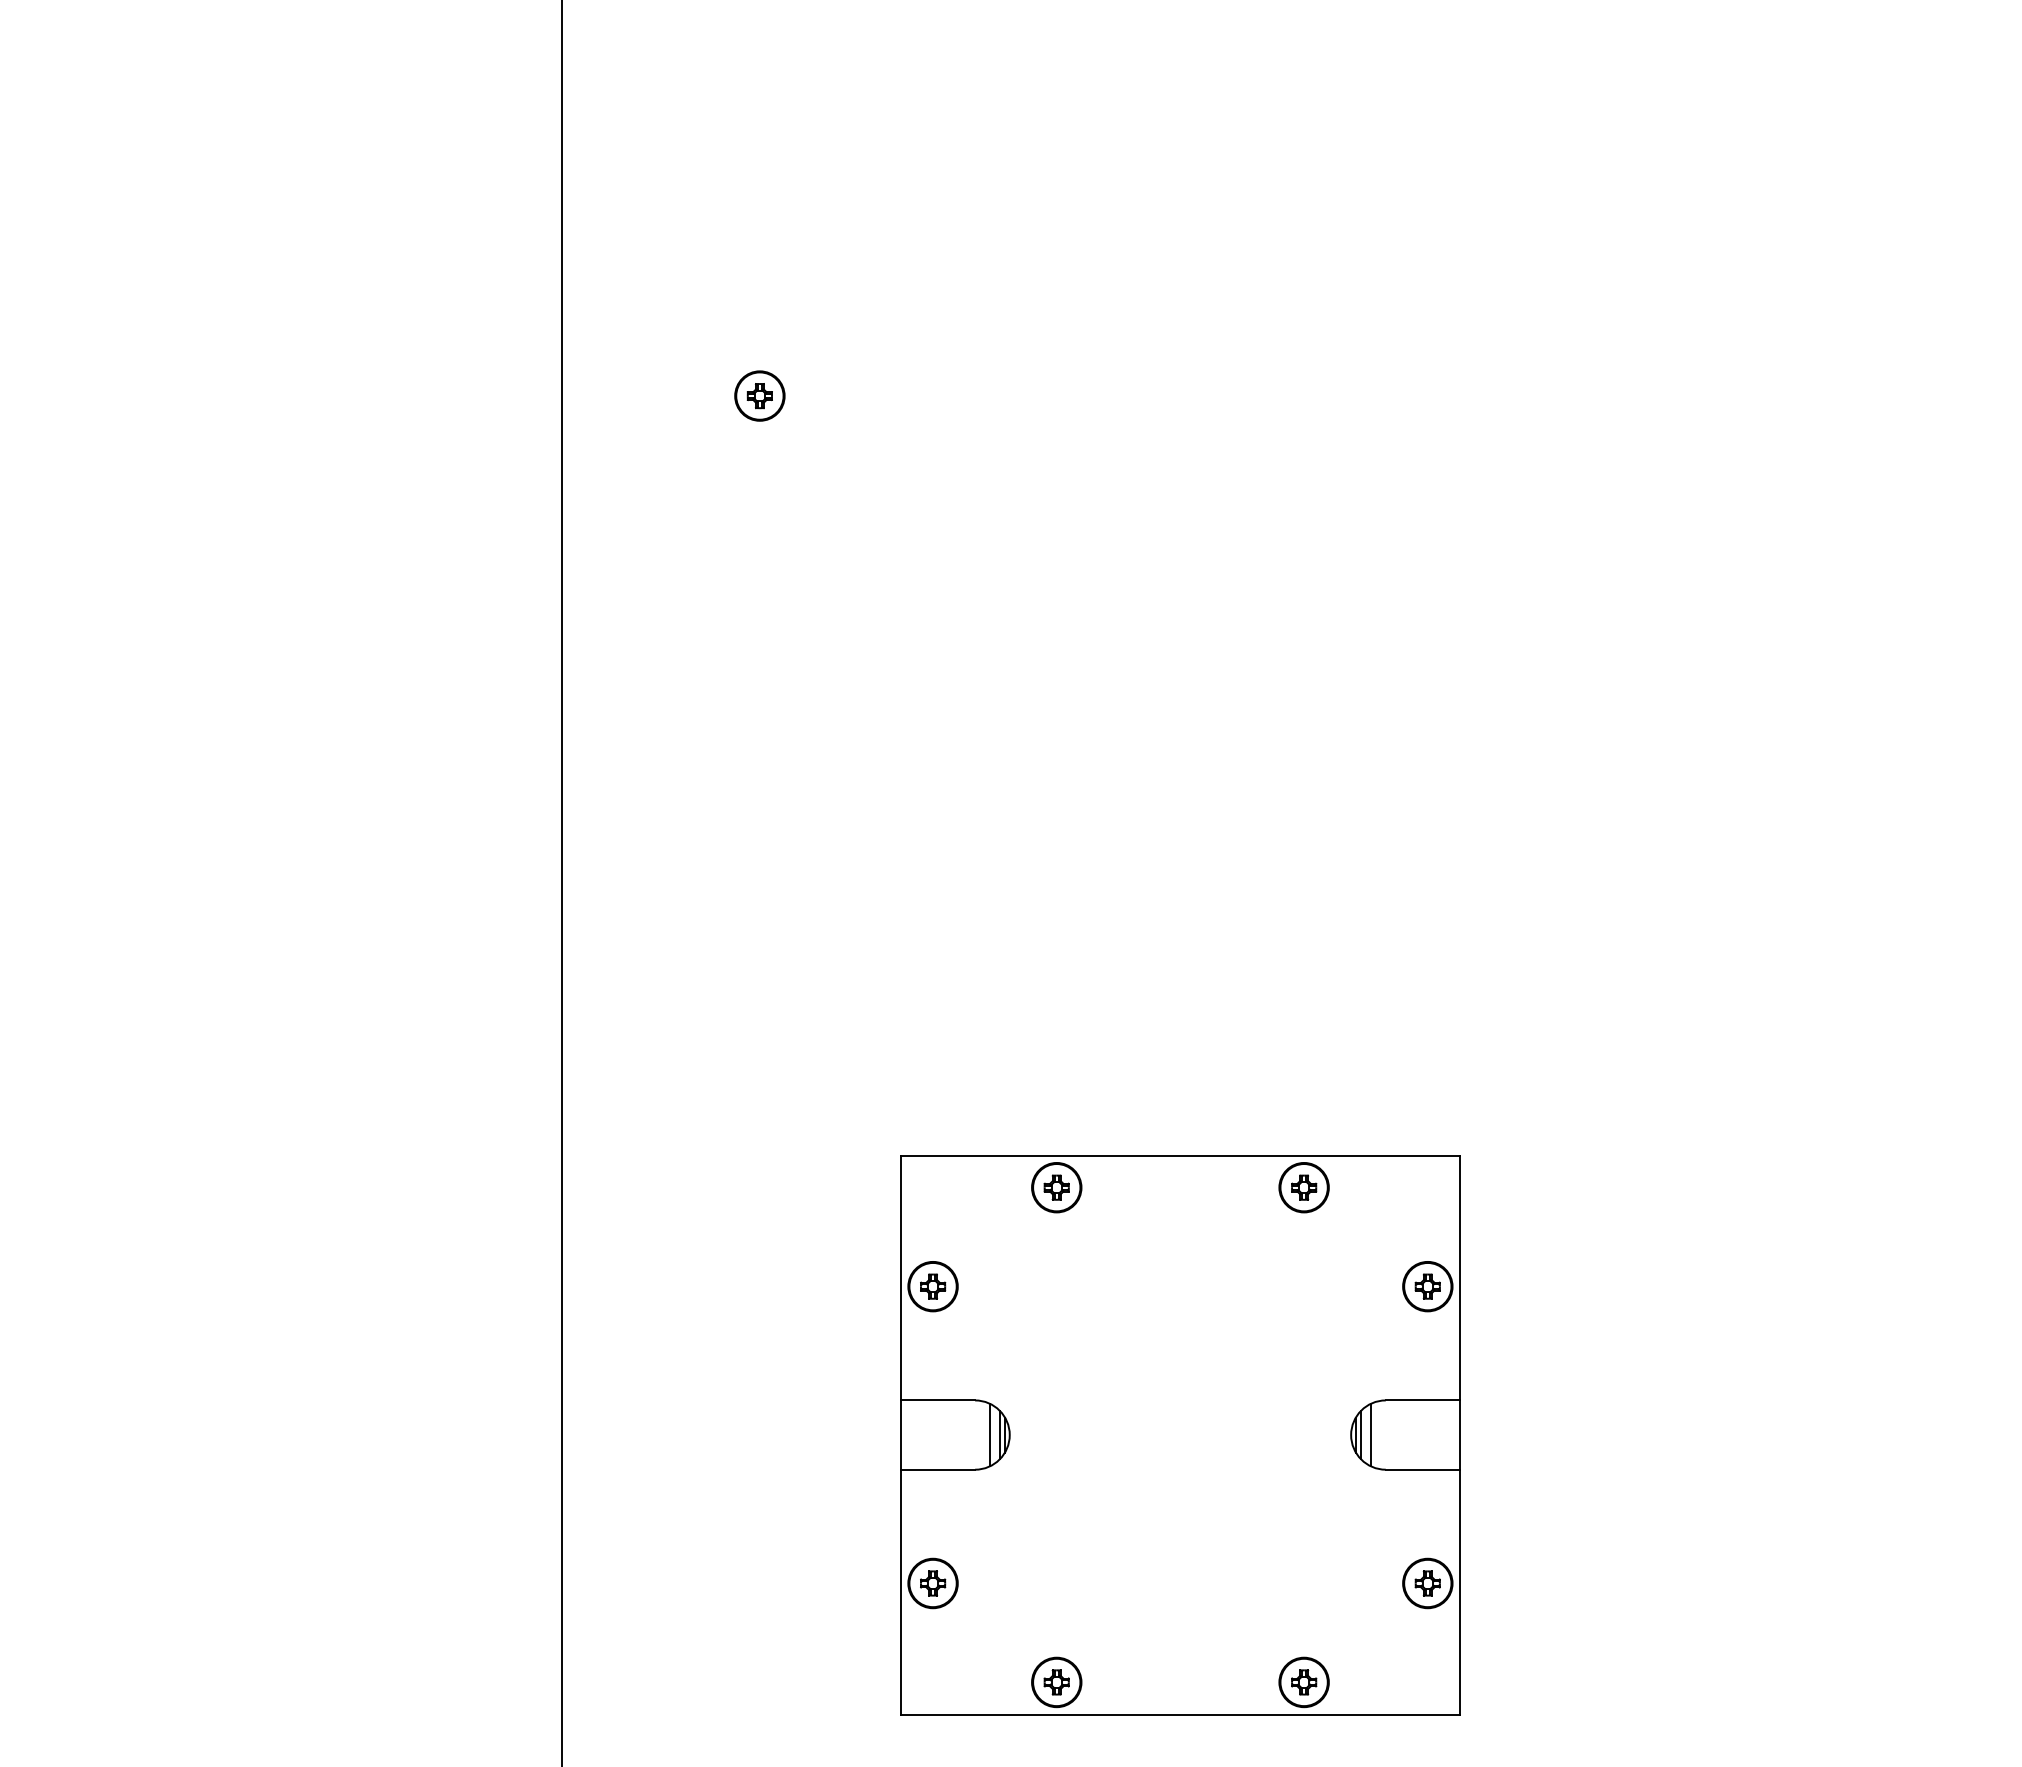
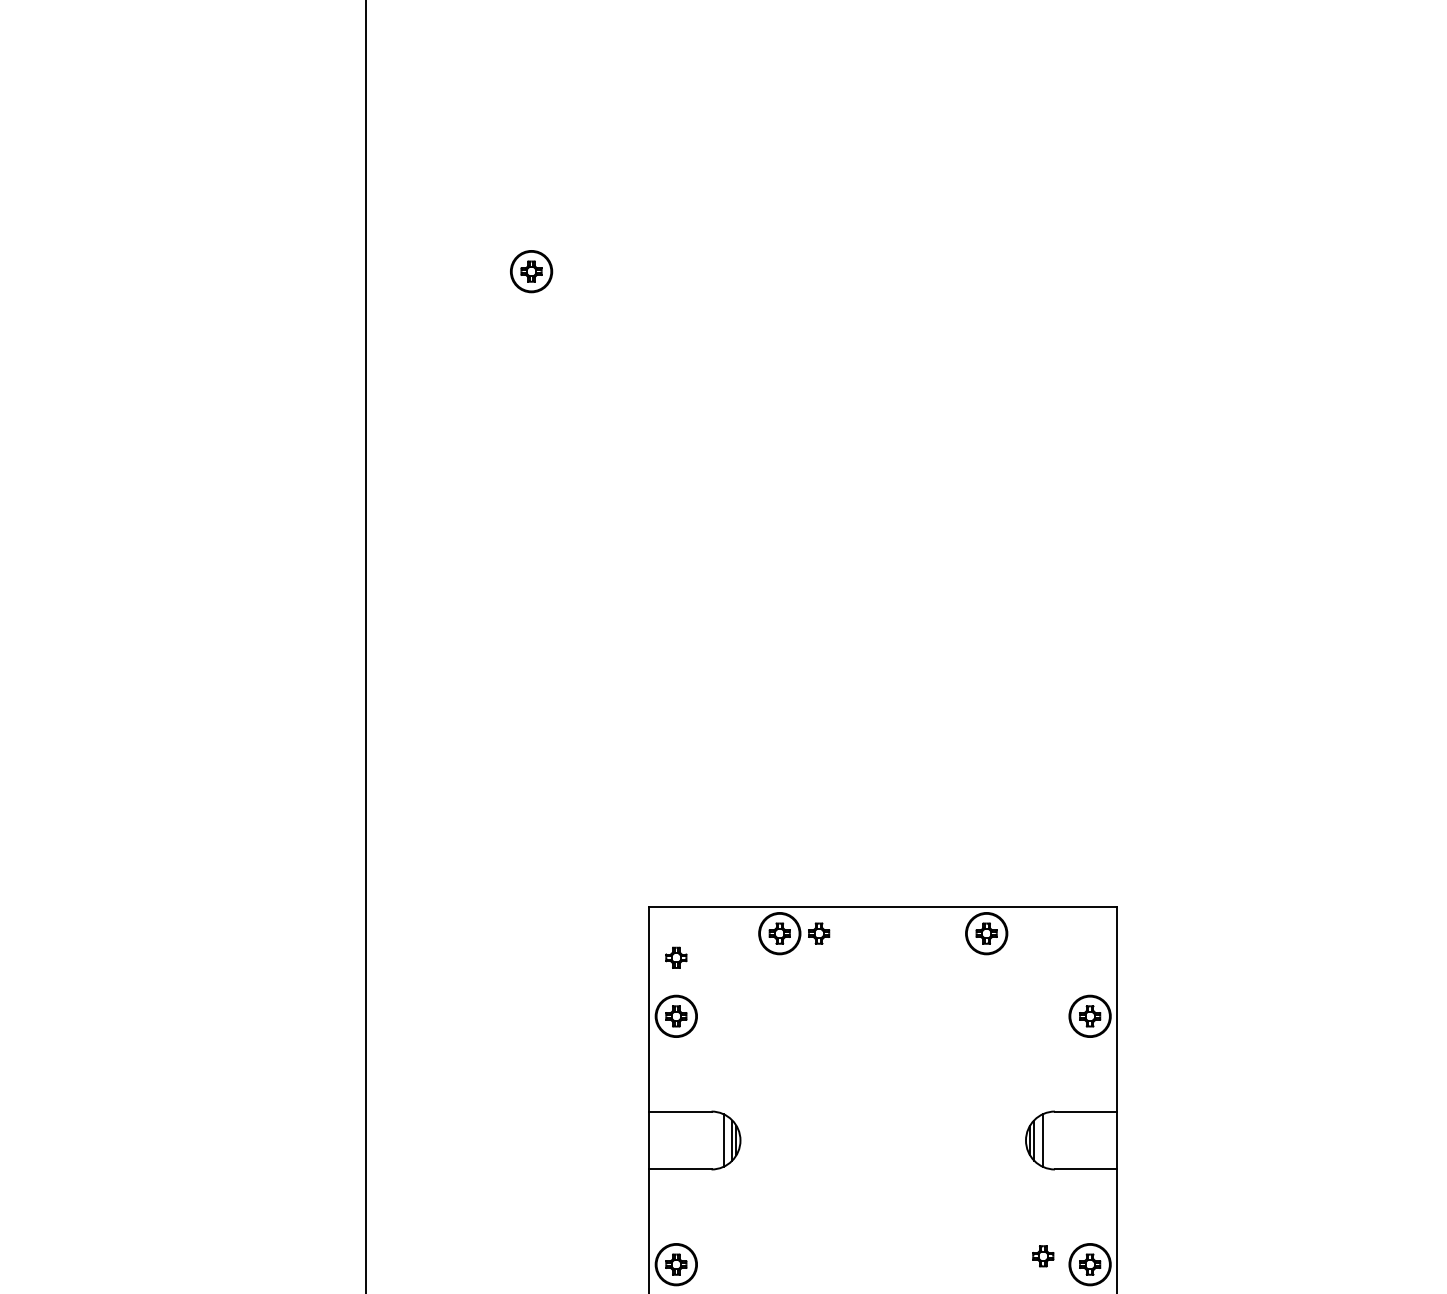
part: (1103, 1187) -> (818, 933), added
part: (933, 1216) -> (676, 957), added
part: (1371, 1573) -> (1043, 1256), added

